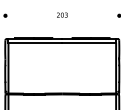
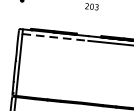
line: (35, 43) -> (55, 38), solid -> dashed

